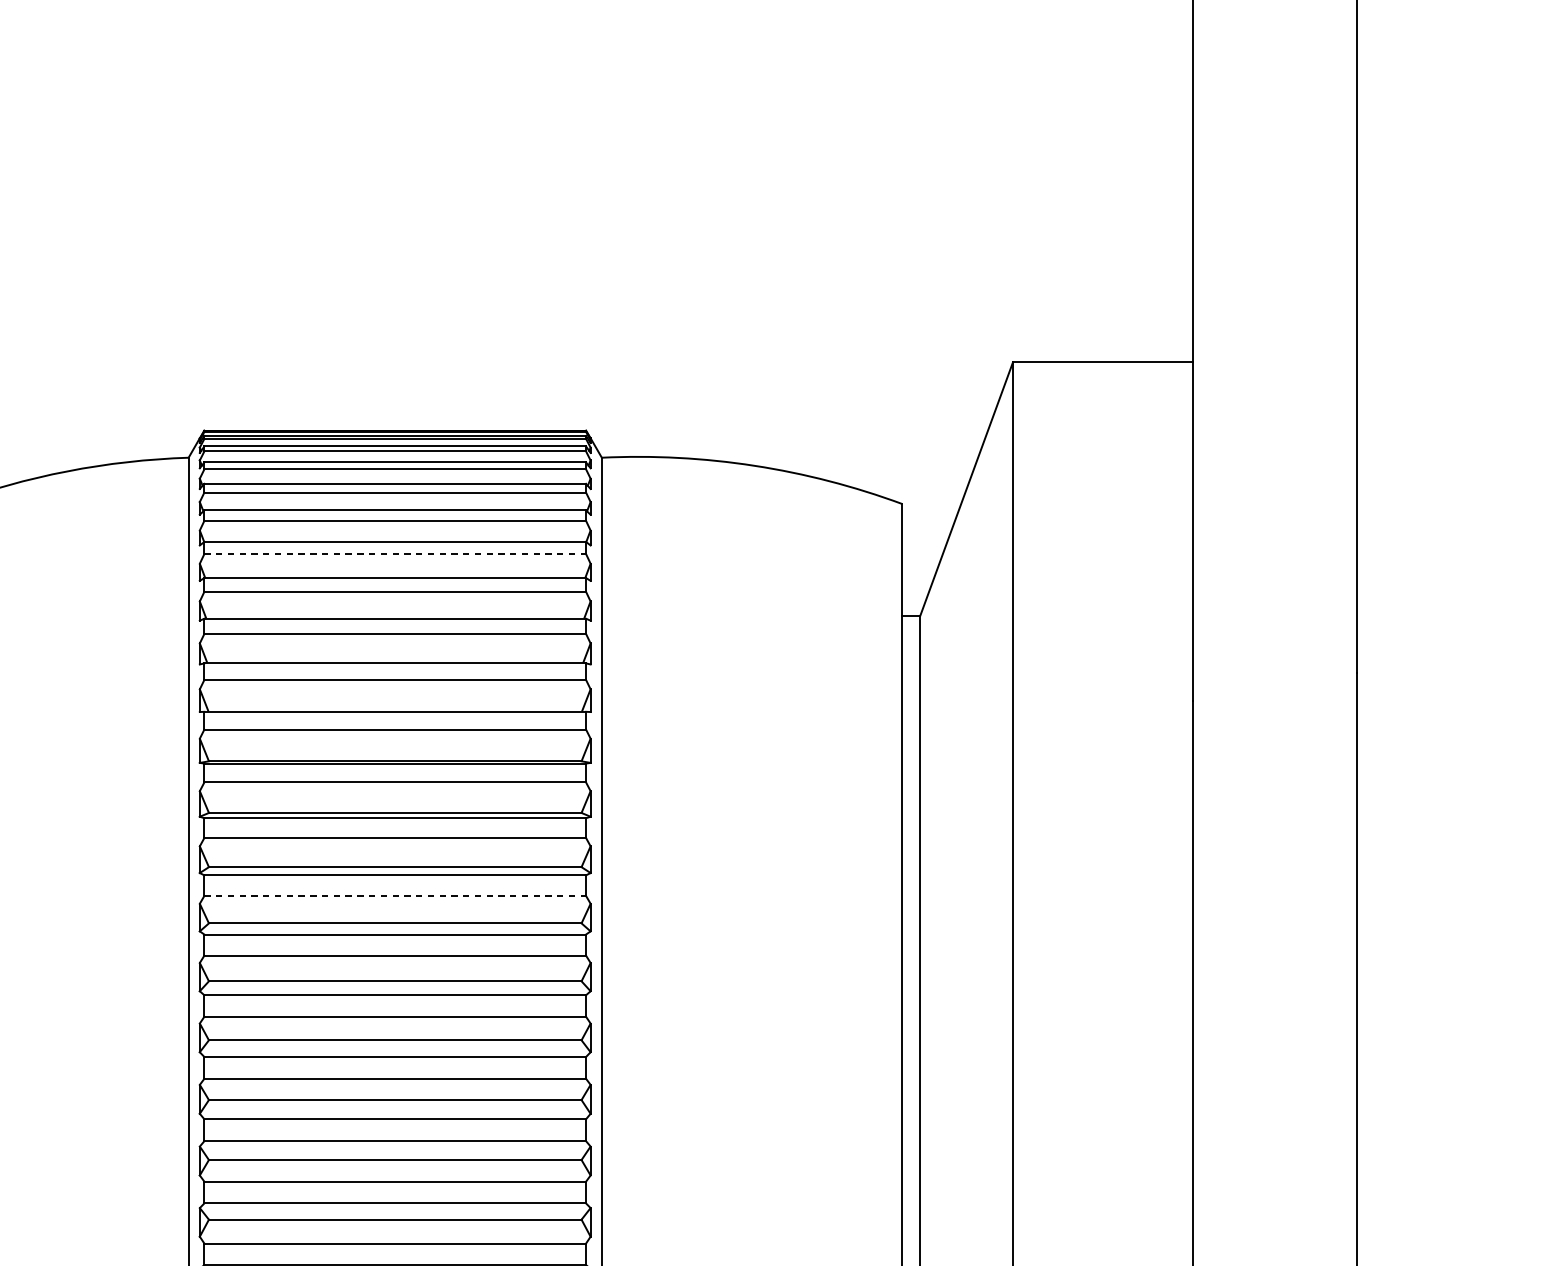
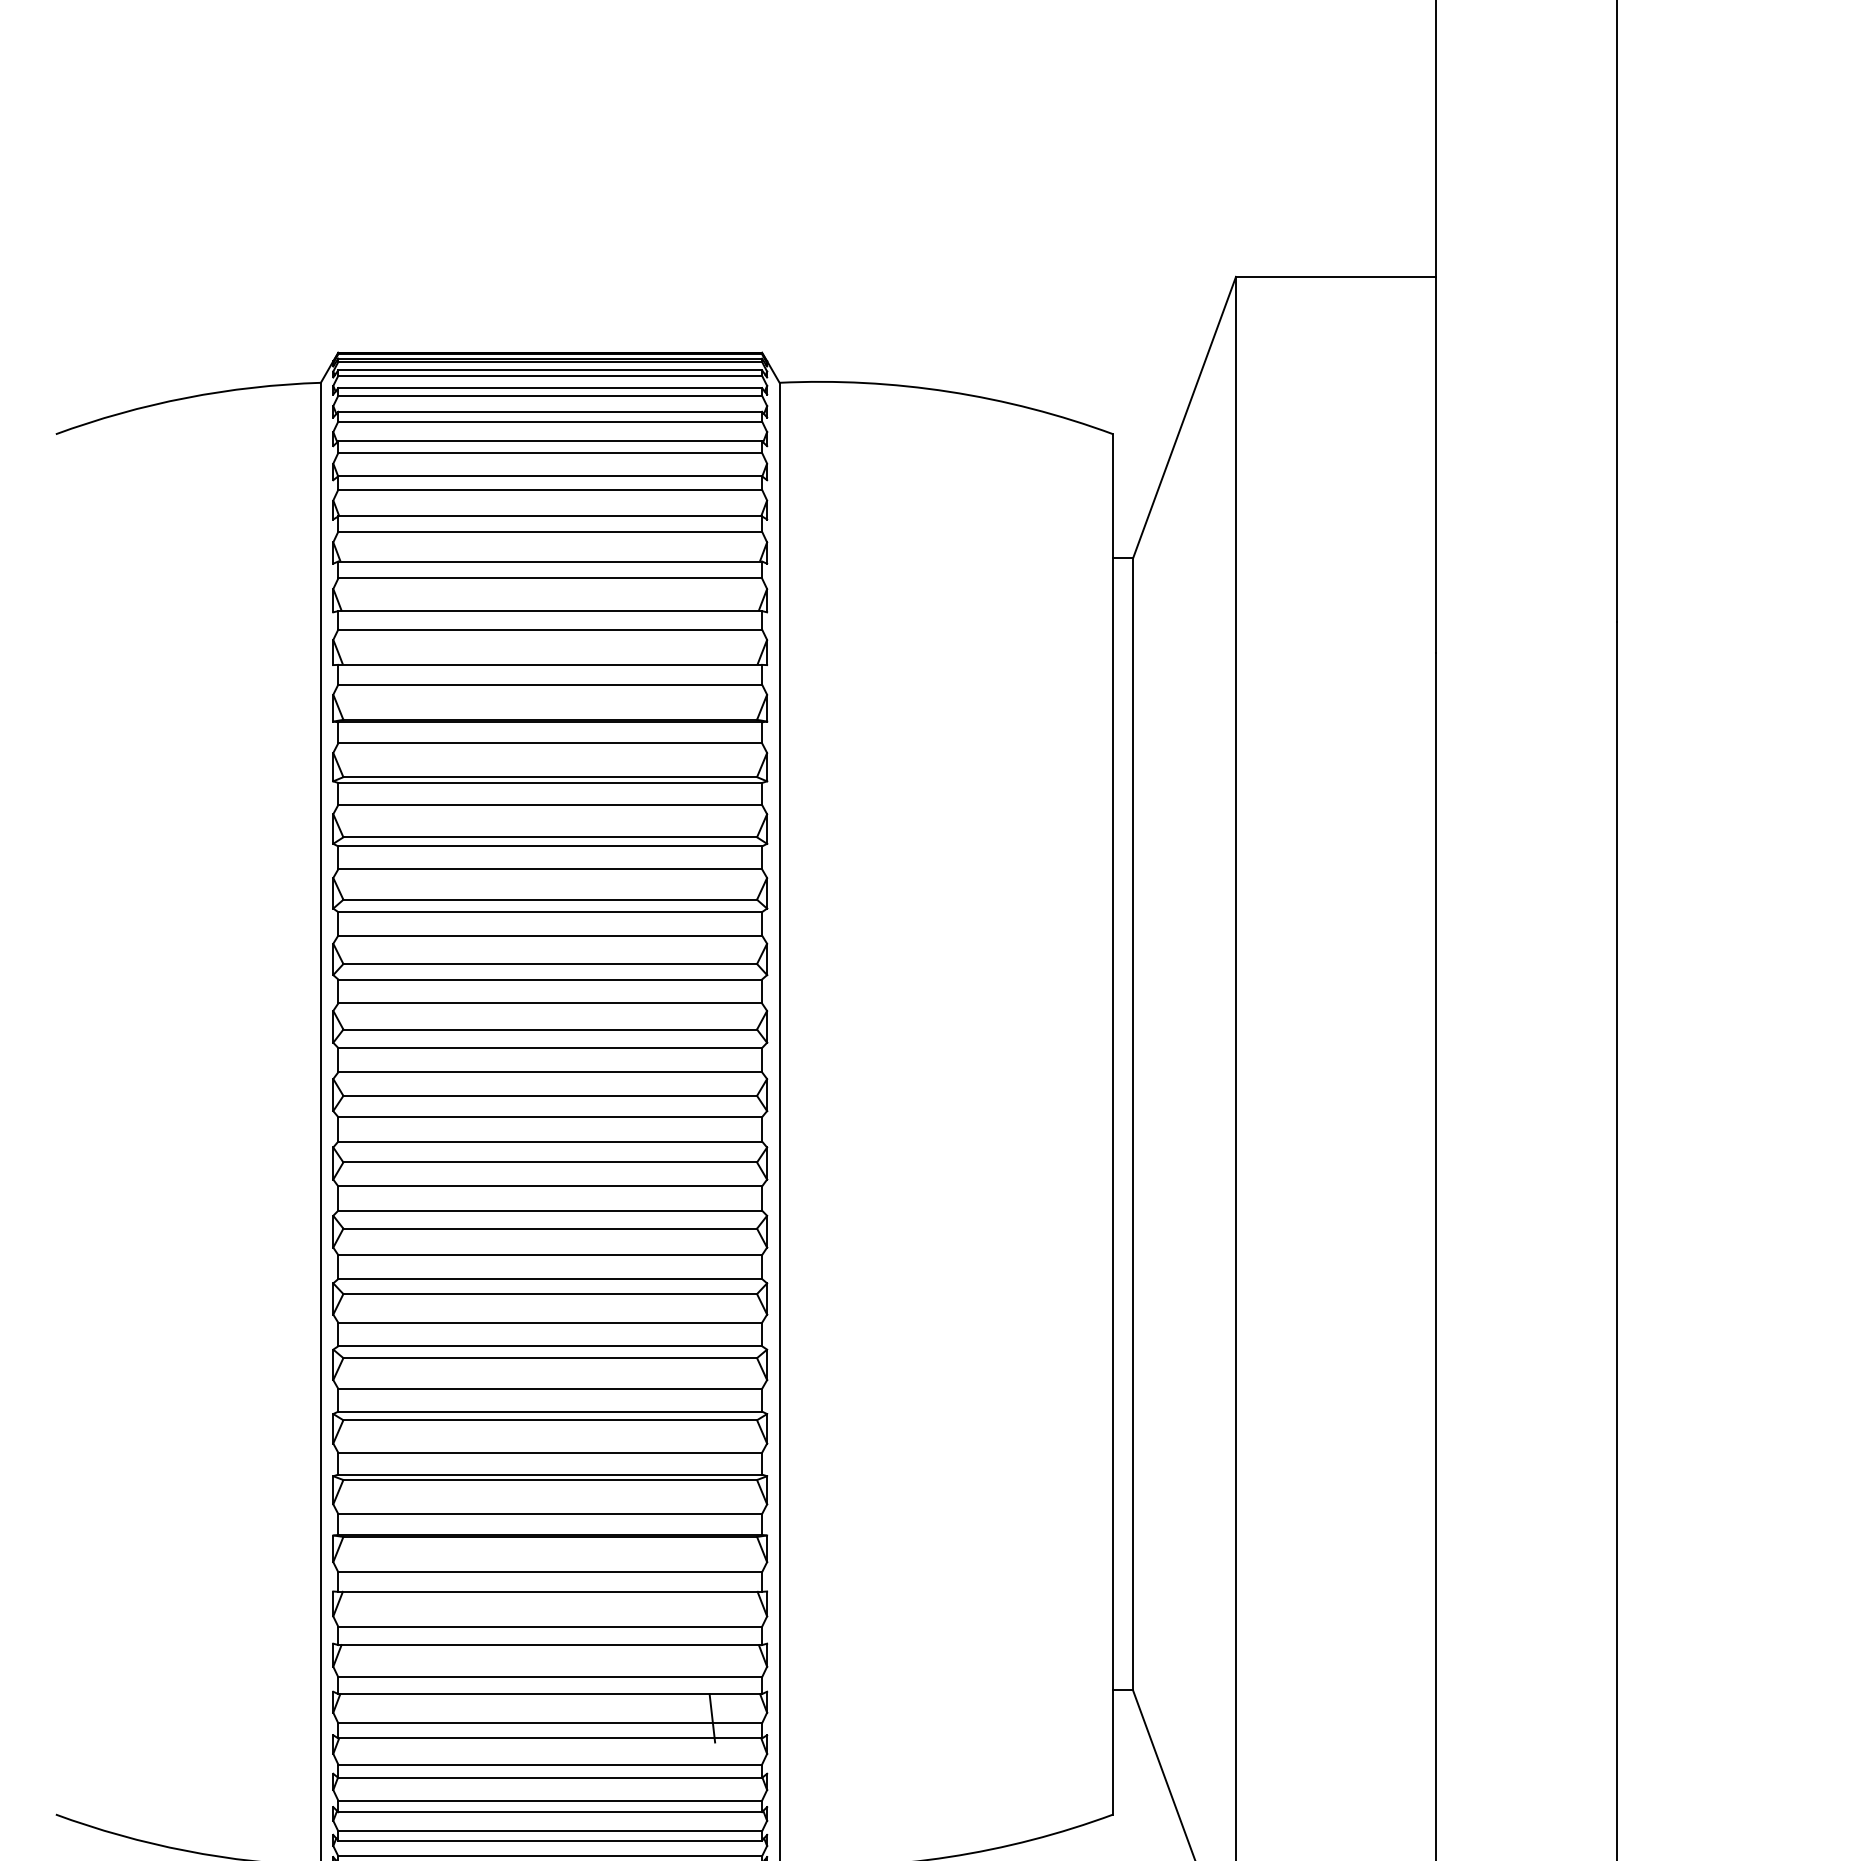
line: (395, 553) -> (550, 489), dashed -> solid
line: (395, 896) -> (550, 869), dashed -> solid

